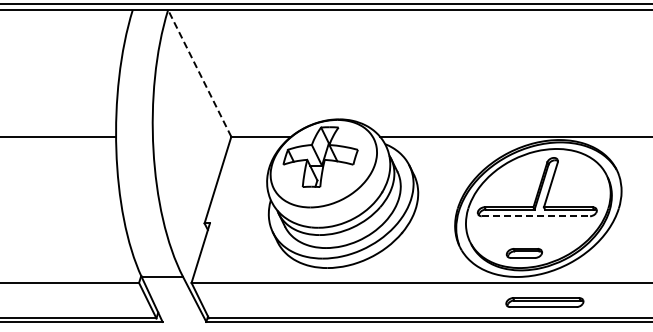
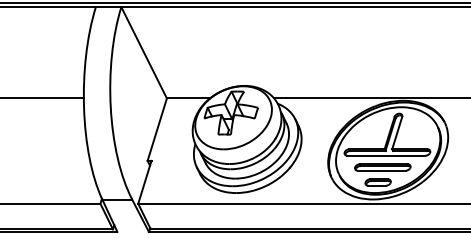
line: (199, 73) -> (143, 52), dashed -> solid
line: (536, 216) -> (386, 155), dashed -> solid
part: (544, 302) -> (382, 167), moved

